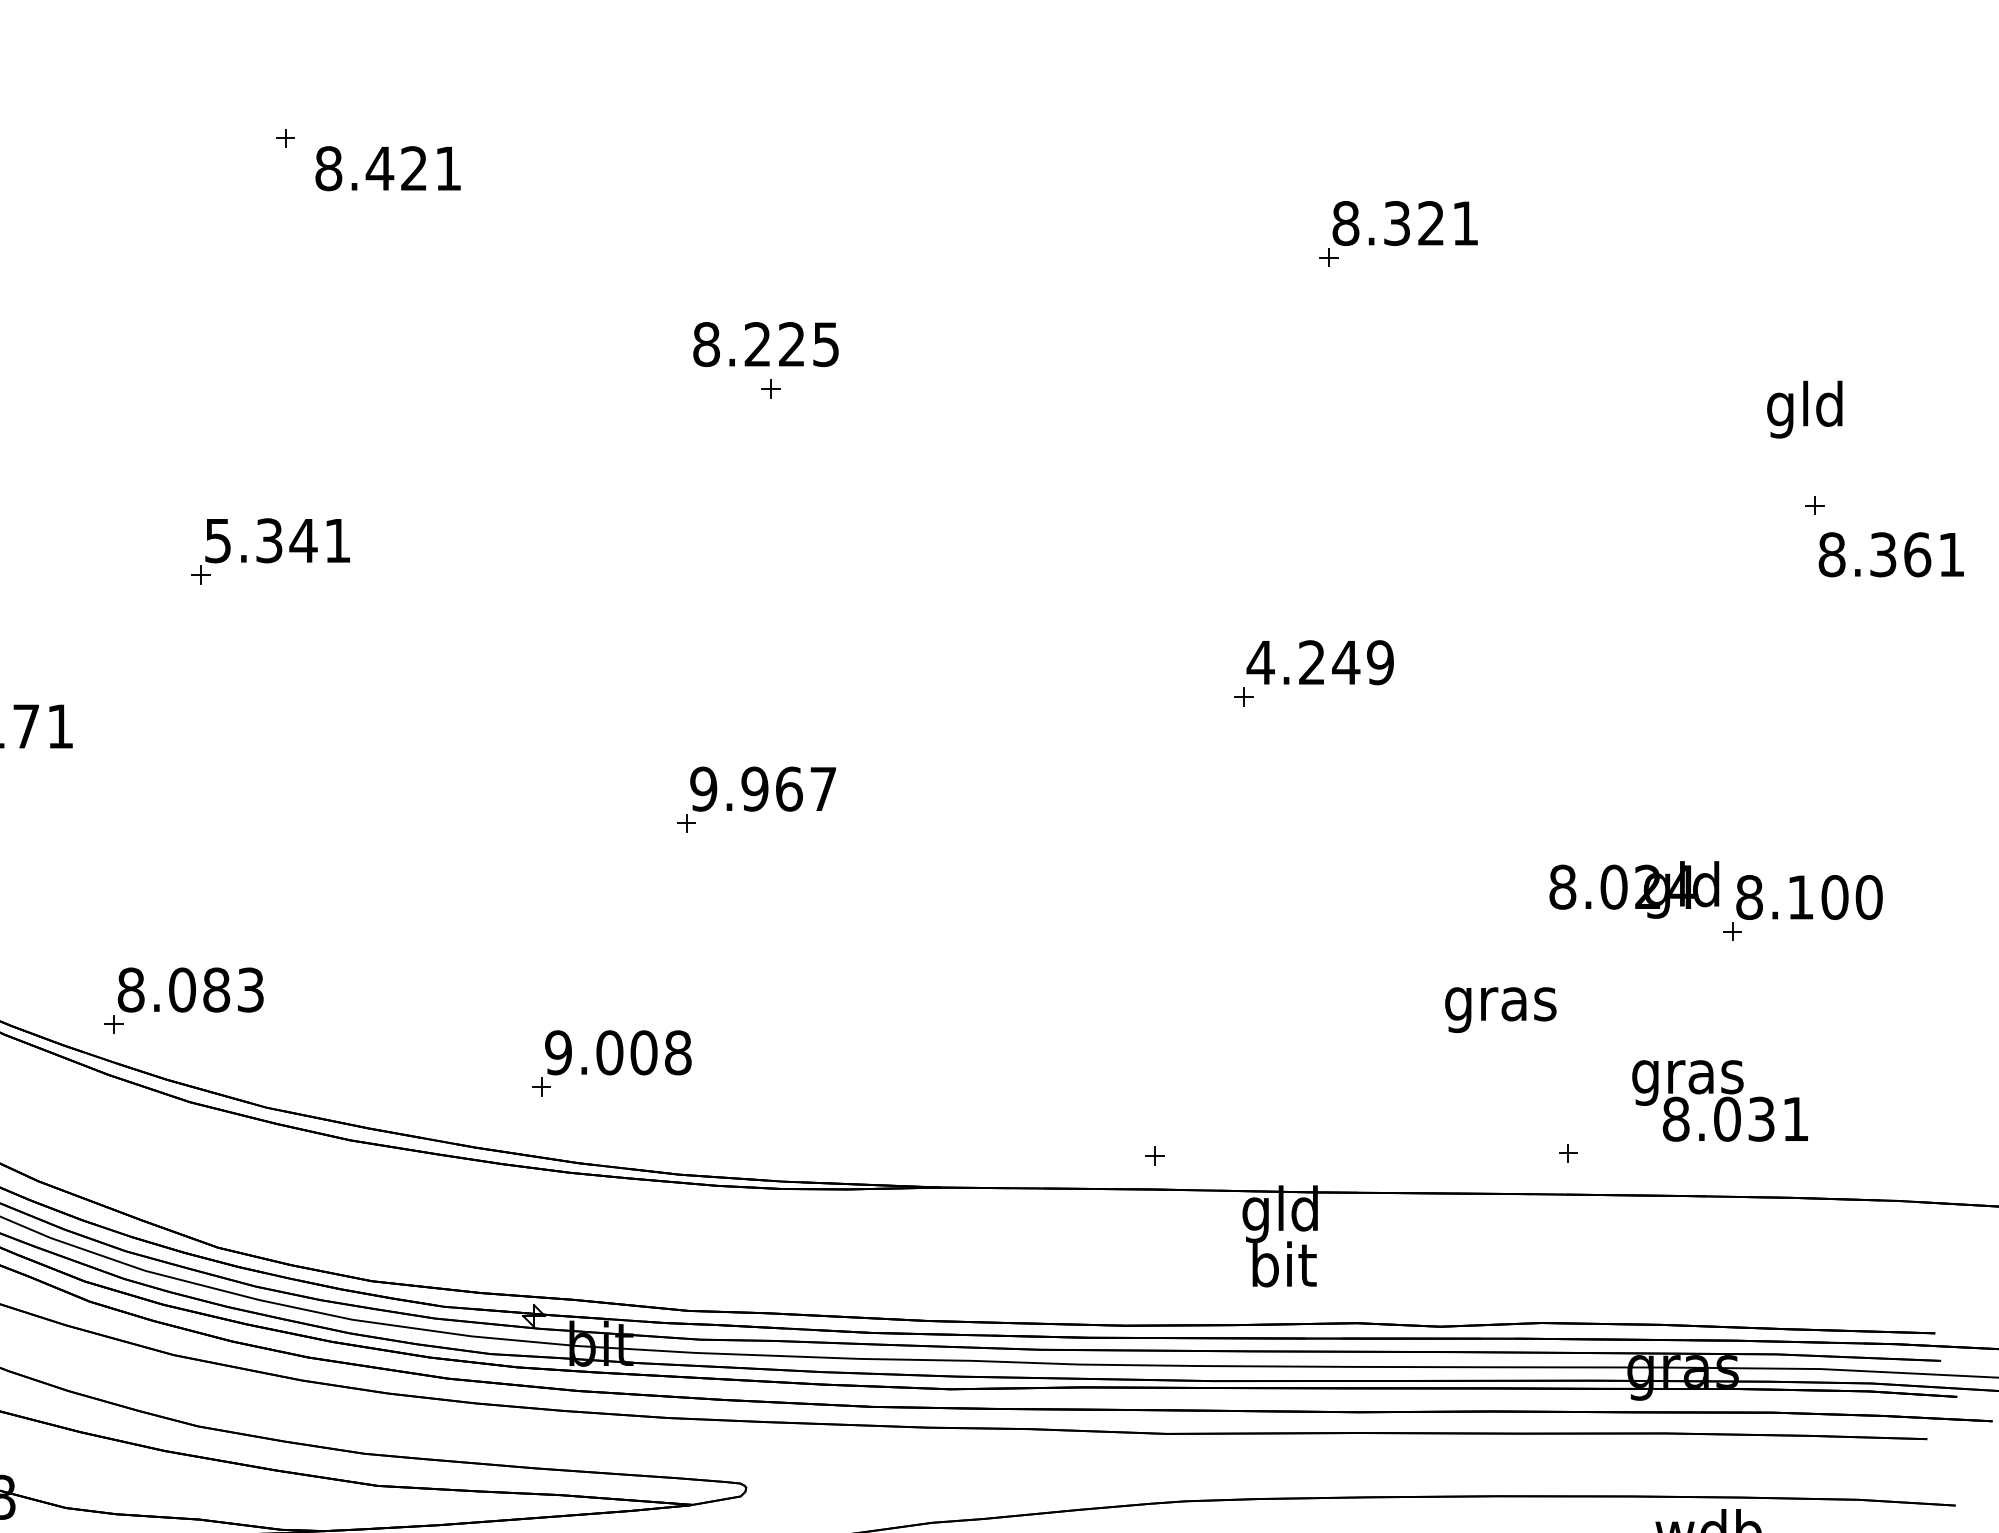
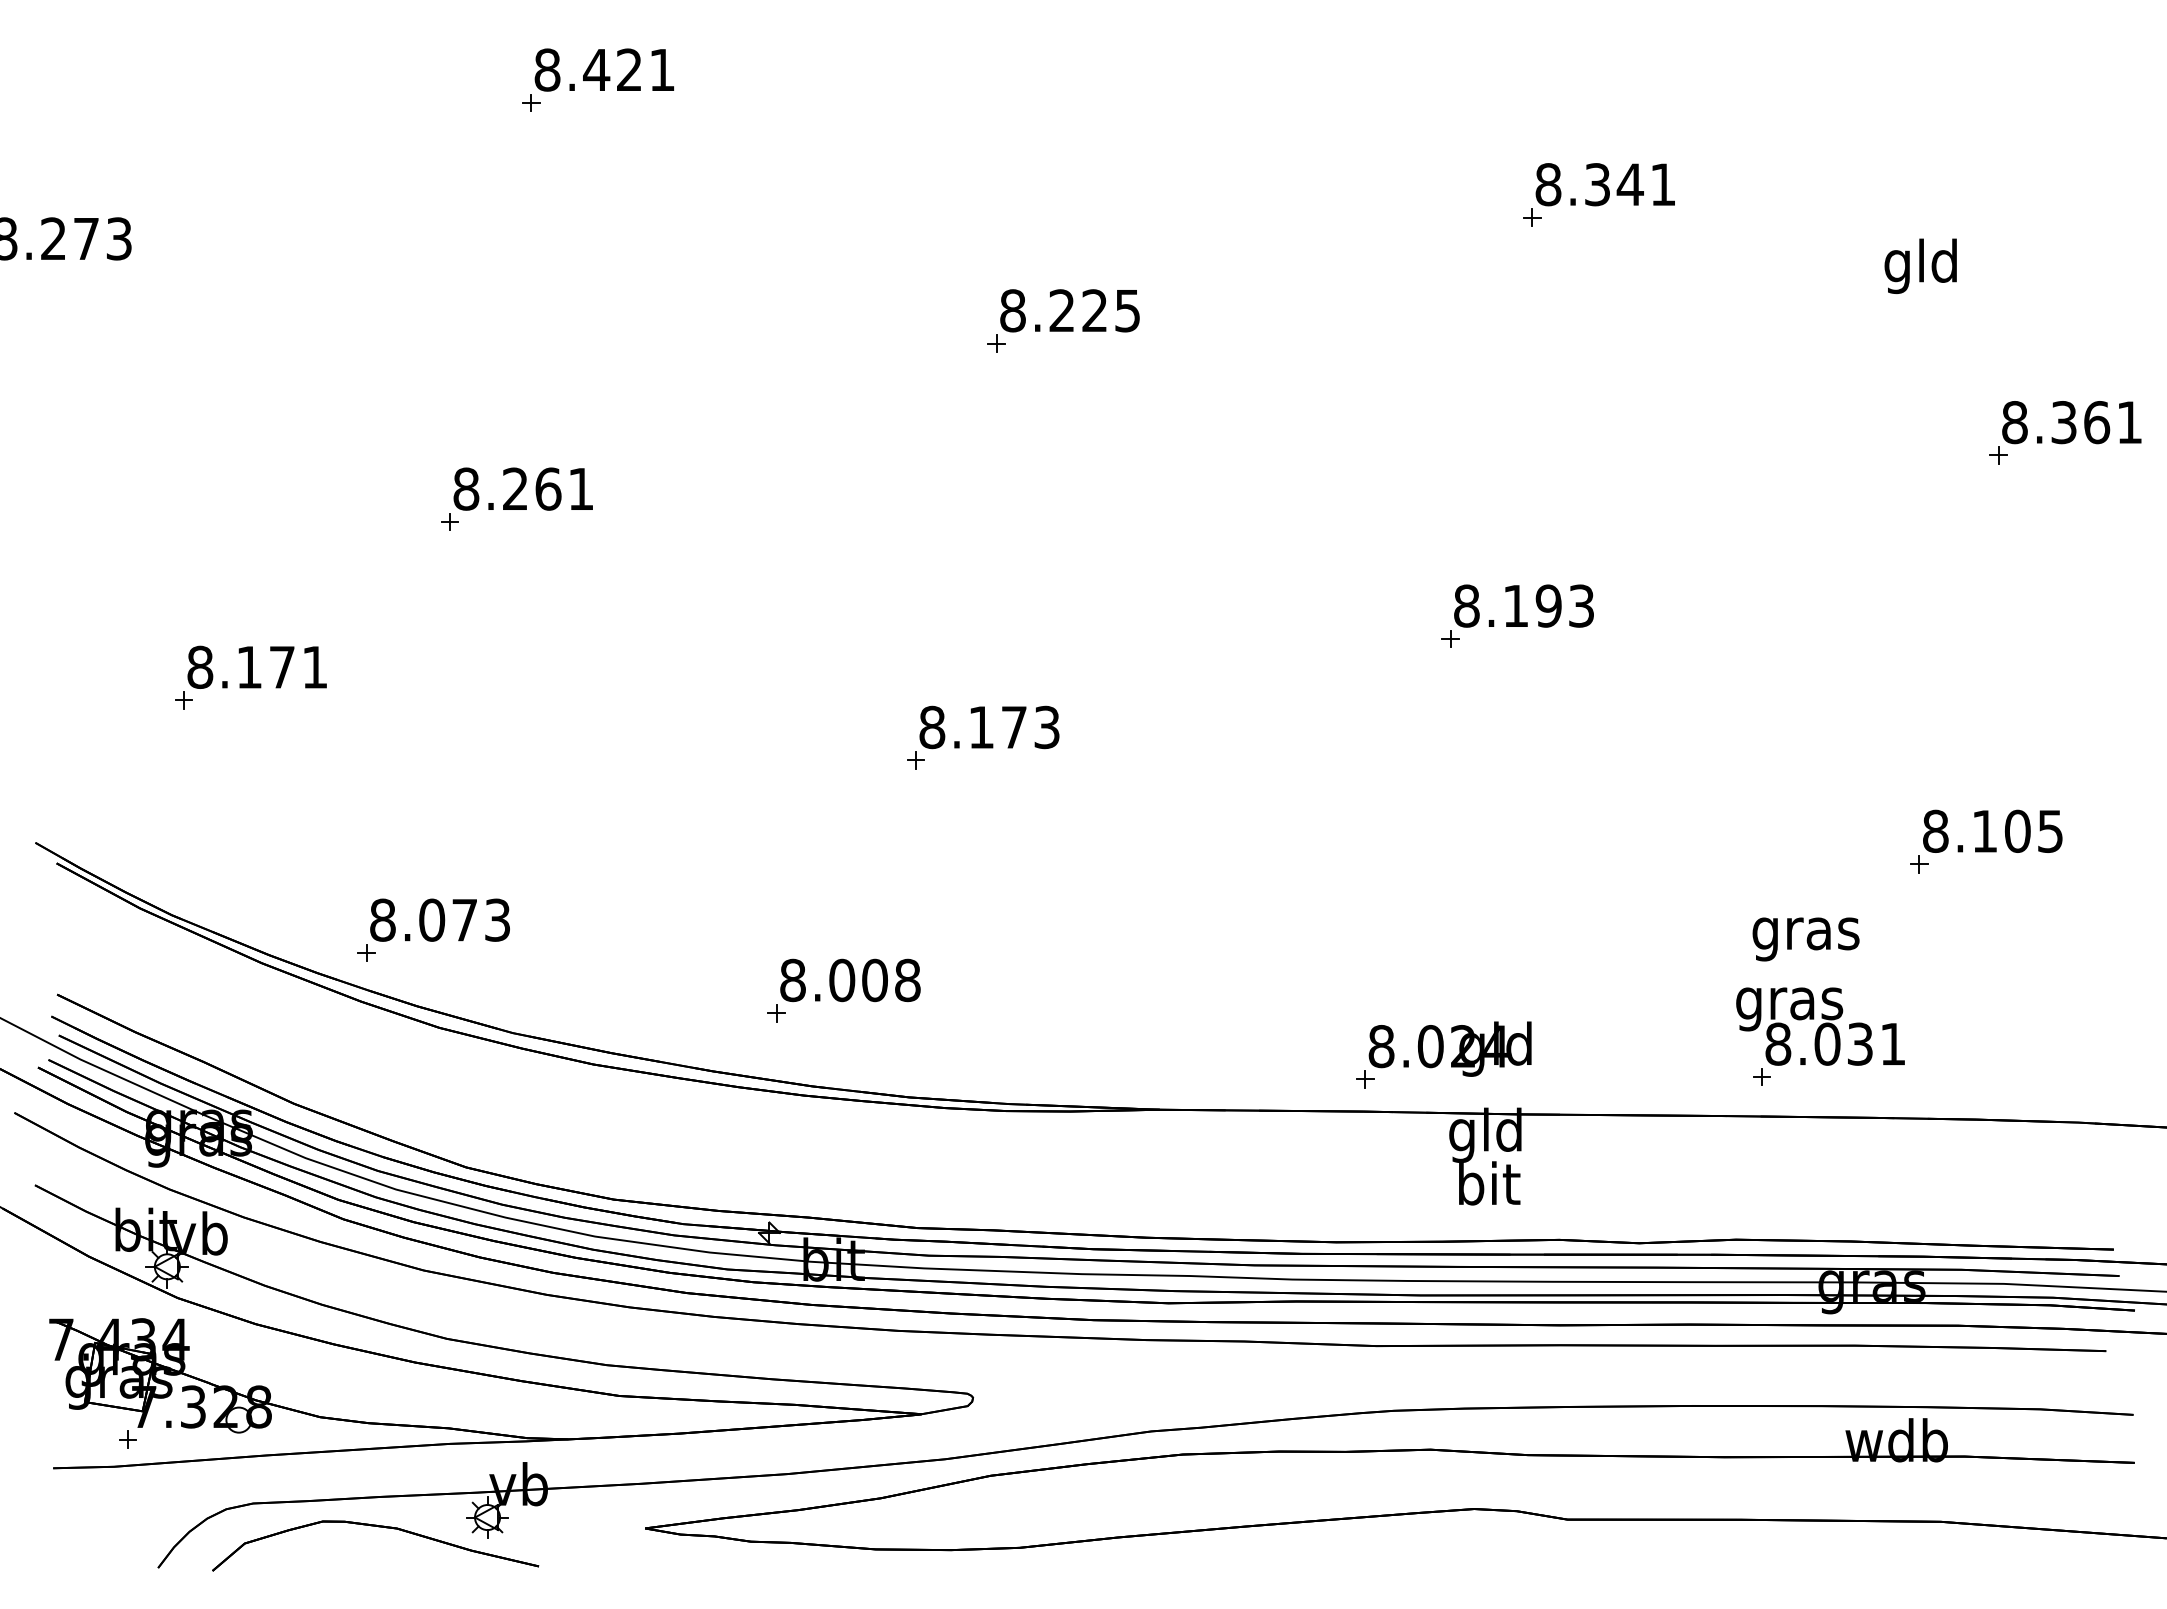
text: (387, 168) -> (603, 69), moved
text: (1430, 223) -> (1629, 184), 8.321 -> 8.341
text: (765, 344) -> (1069, 310), moved
text: (1804, 408) -> (1920, 265), moved
text: (261, 540) -> (507, 488), 5.341 -> 8.261
text: (1891, 554) -> (2071, 422), moved
text: (1319, 662) -> (1523, 605), 4.249 -> 8.193
text: (763, 789) -> (989, 727), 9.967 -> 8.173
text: (1633, 889) -> (1449, 1048), moved
text: (1869, 896) -> (2050, 830), 8.100 -> 8.105
text: (216, 989) -> (464, 919), 8.083 -> 8.073
text: (1500, 1010) -> (1805, 939), moved
text: (558, 1052) -> (792, 980), 9.008 -> 8.008
text: (1720, 1100) -> (1820, 1026), moved

